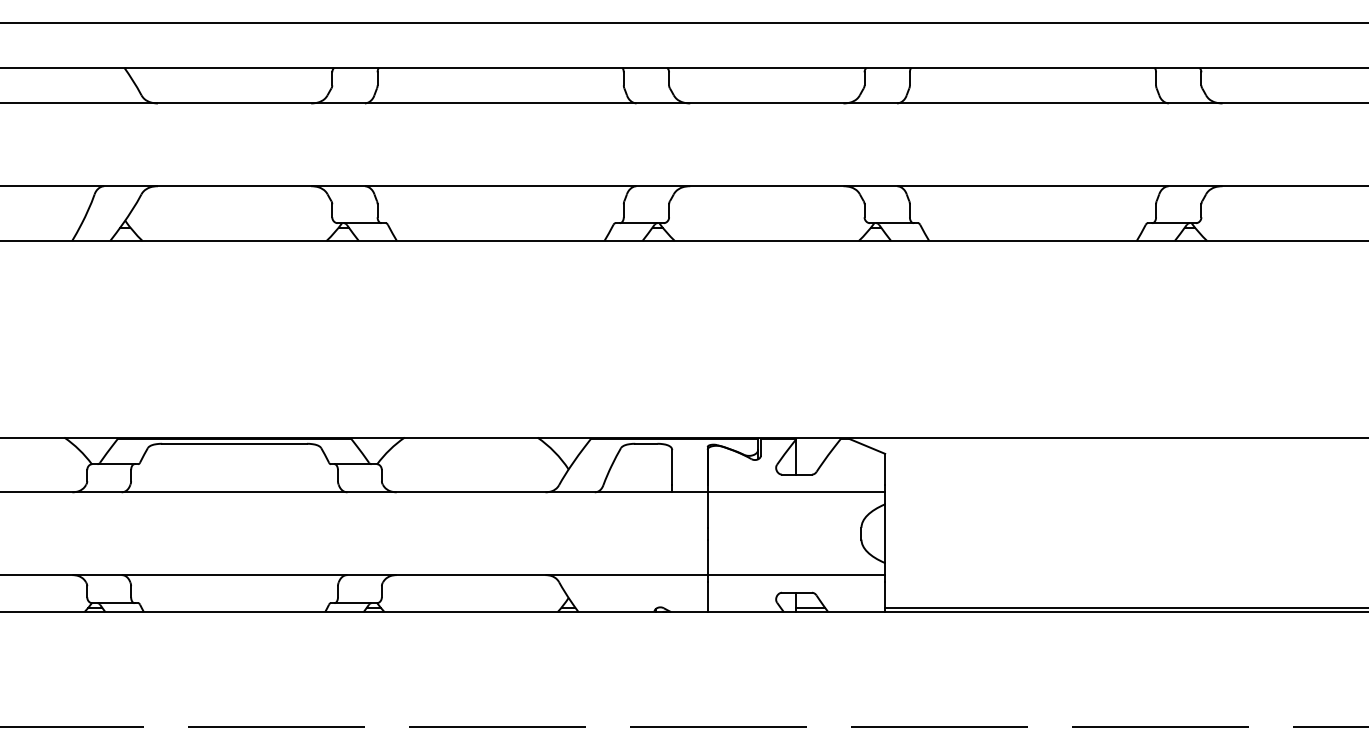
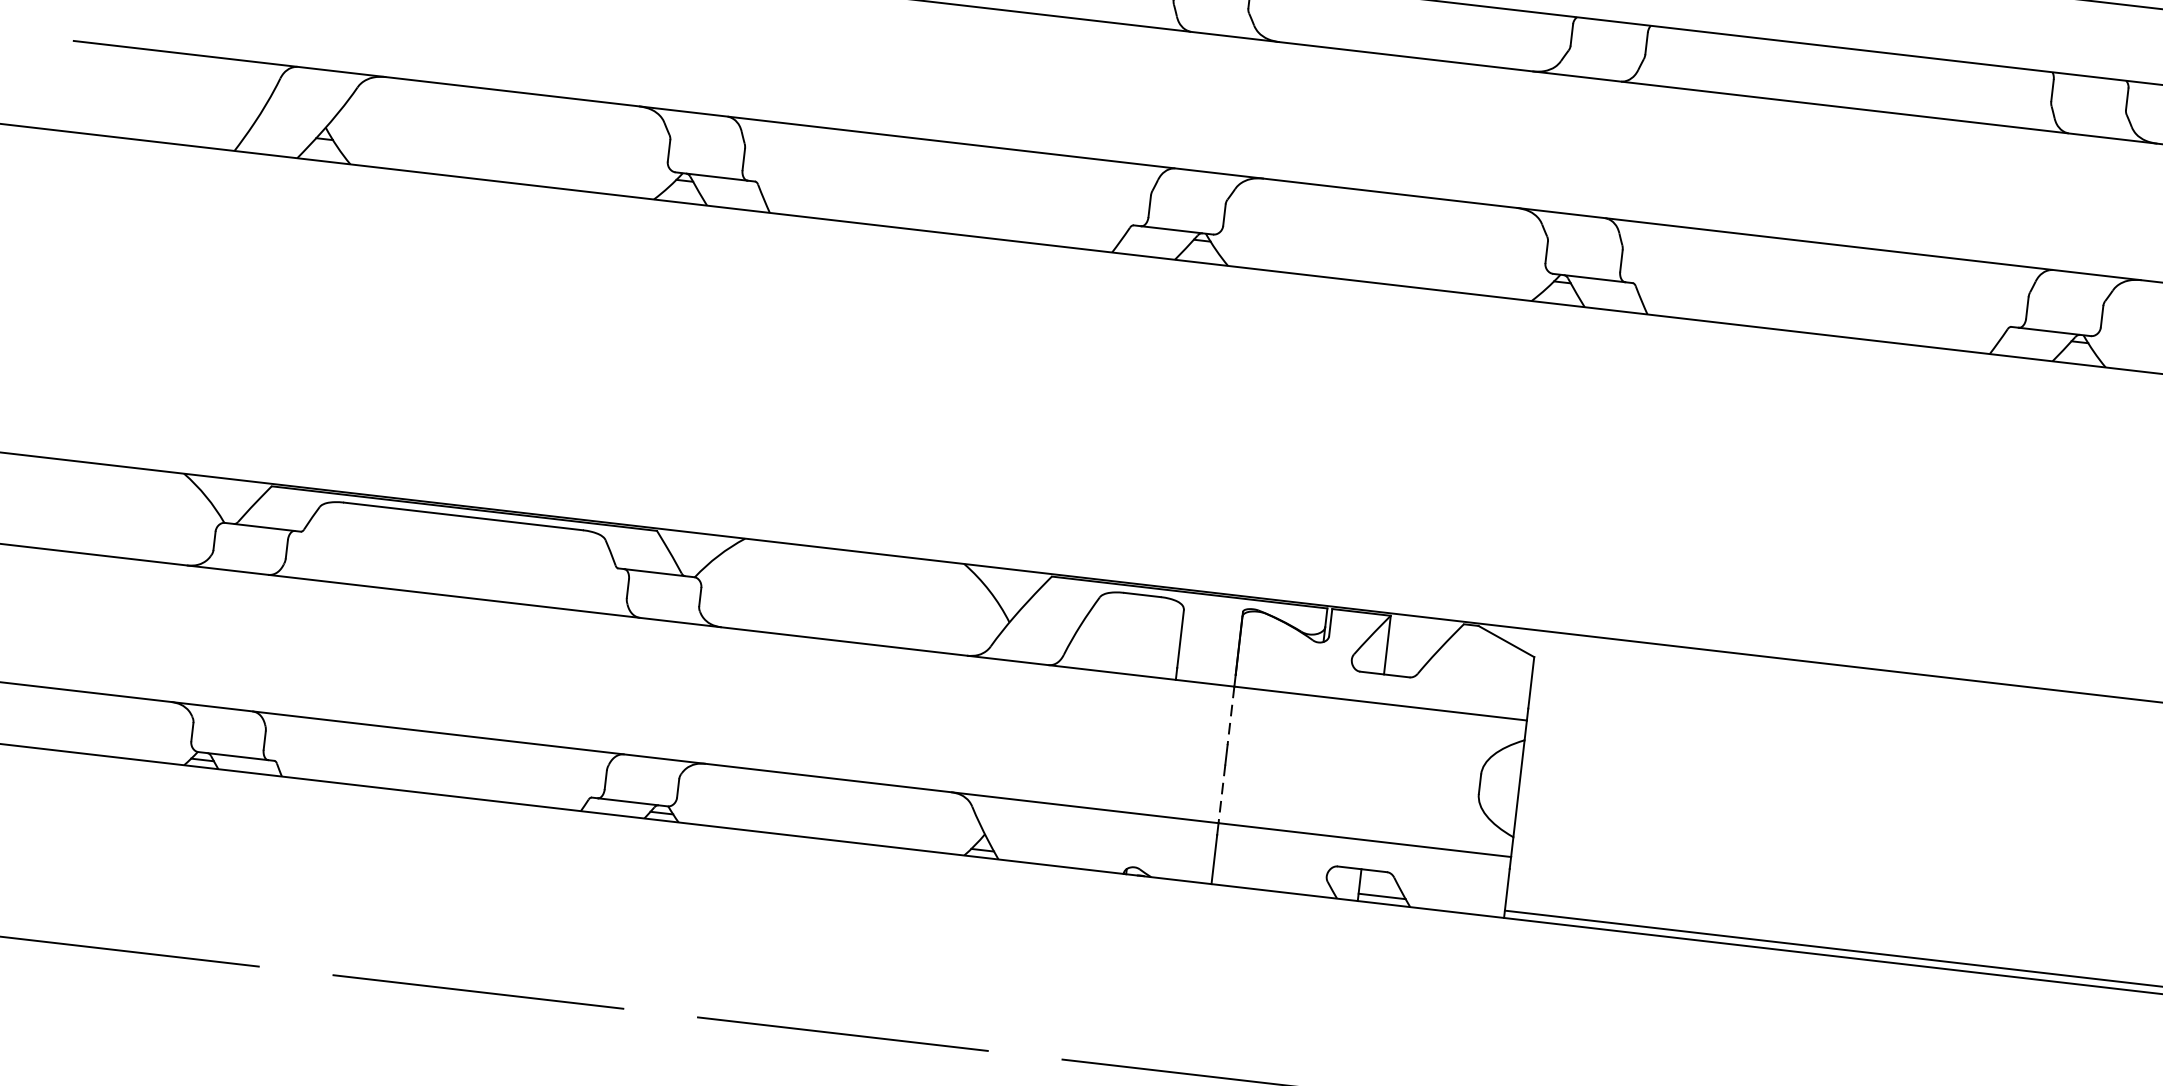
line: (707, 510) -> (1230, 716), solid -> dashed
line: (707, 557) -> (1221, 794), solid -> dashed

